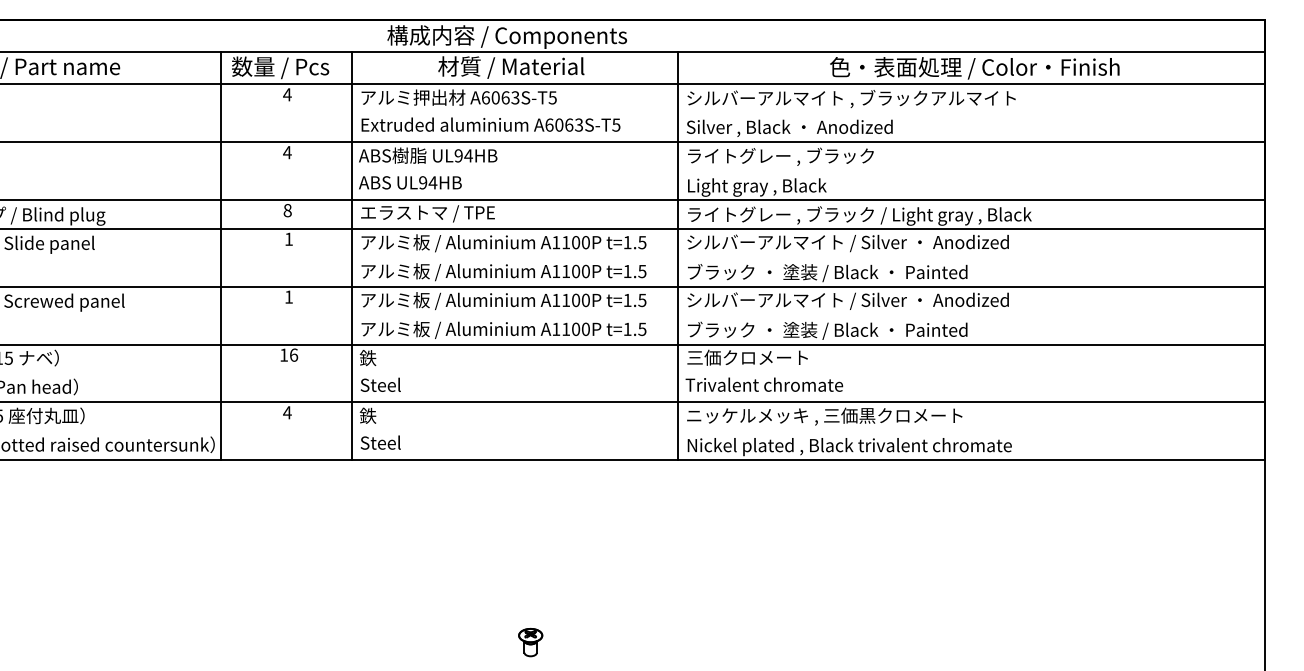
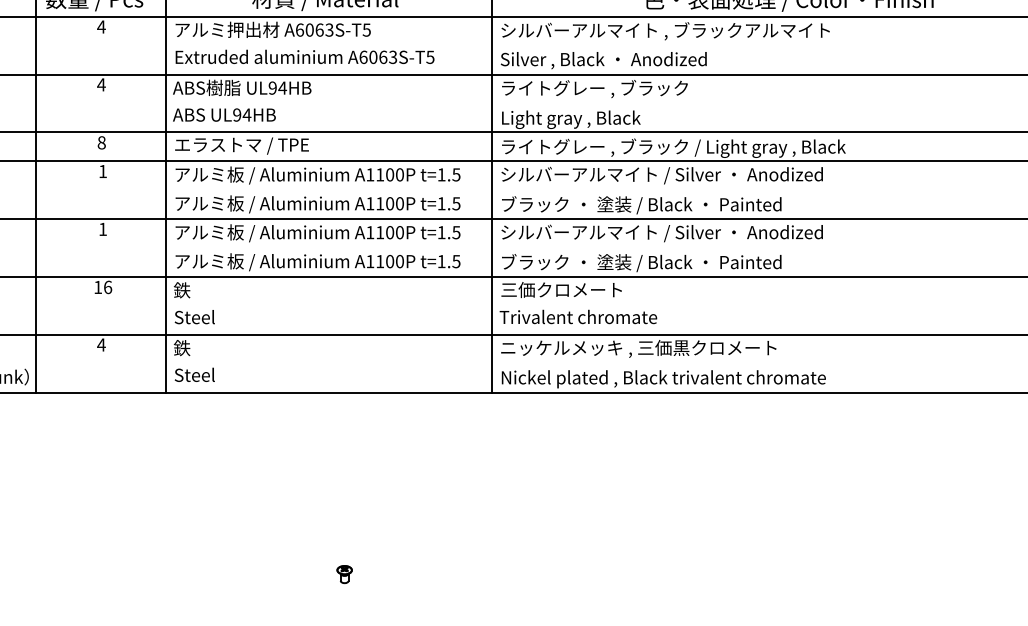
part: (530, 641) -> (344, 573), size x0.62

